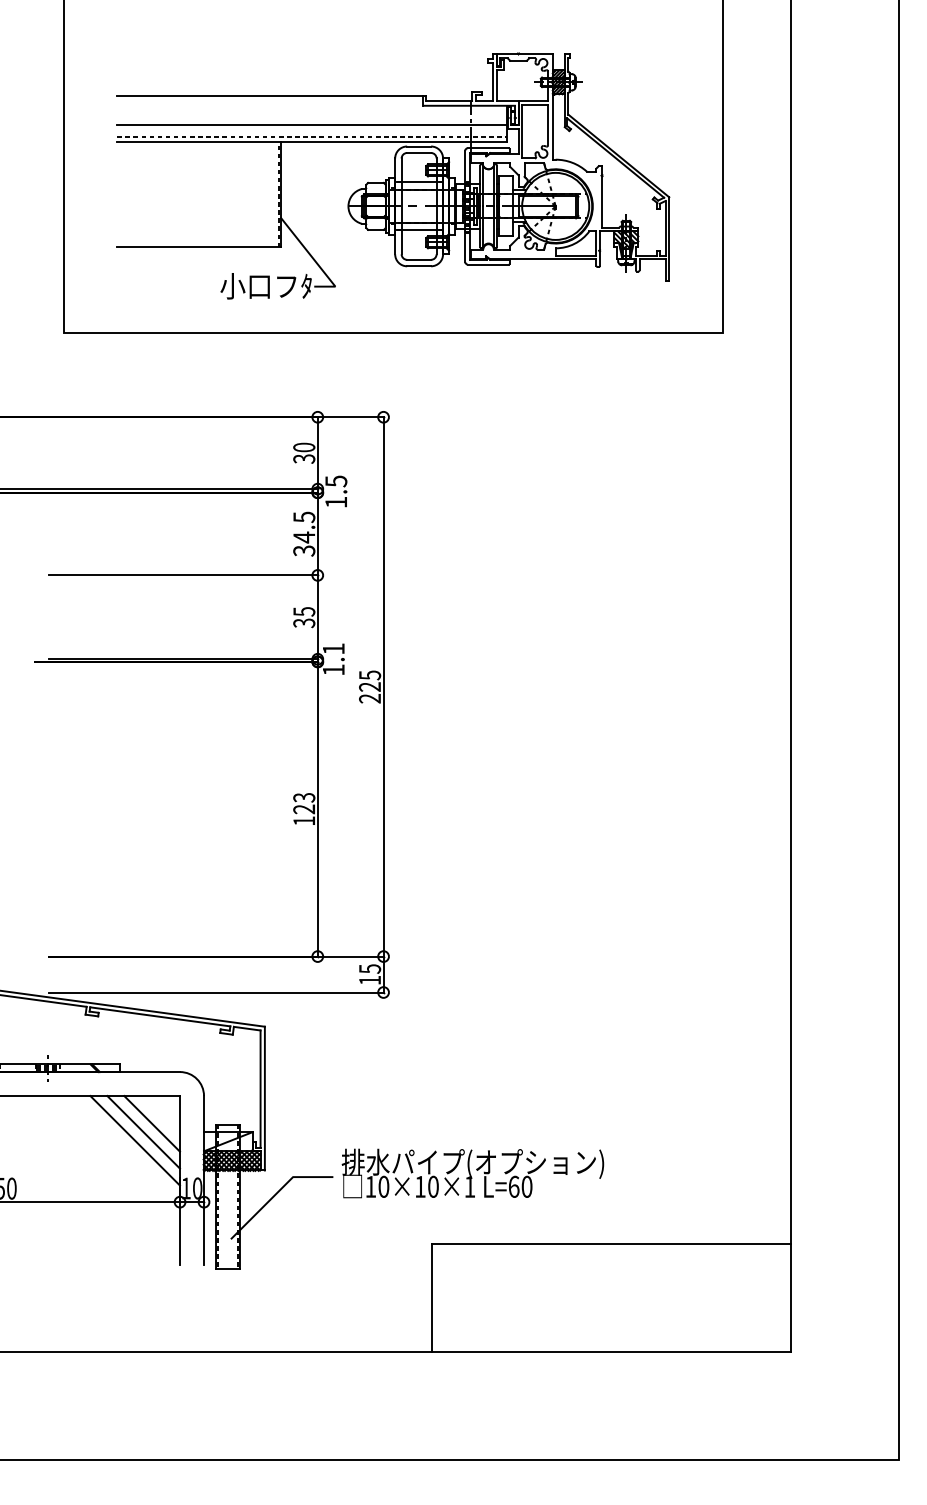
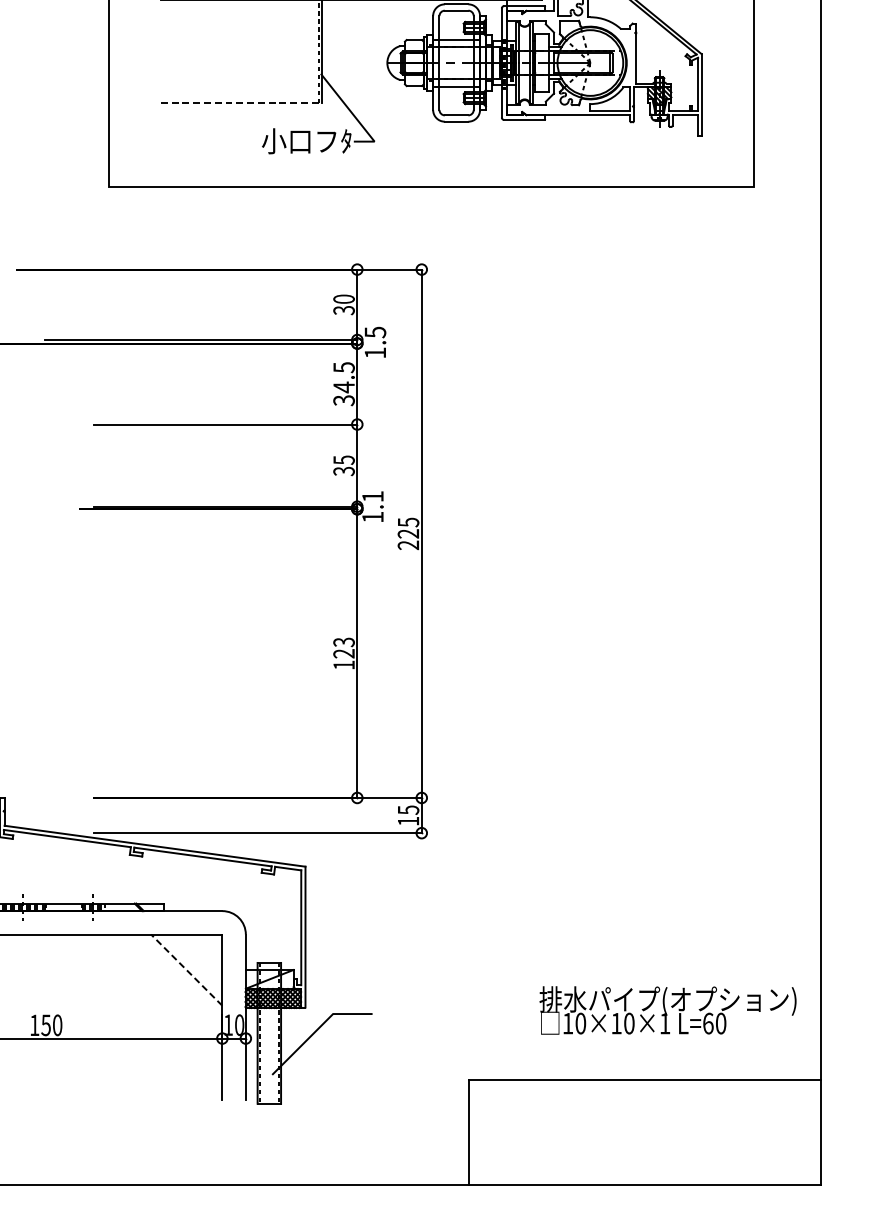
line: (199, 247) -> (241, 103), solid -> dashed
line: (151, 1123) -> (194, 961), removed
line: (143, 1131) -> (186, 969), solid -> dashed
line: (134, 1140) -> (177, 978), removed
text: (472, 1173) -> (667, 1010), moved

